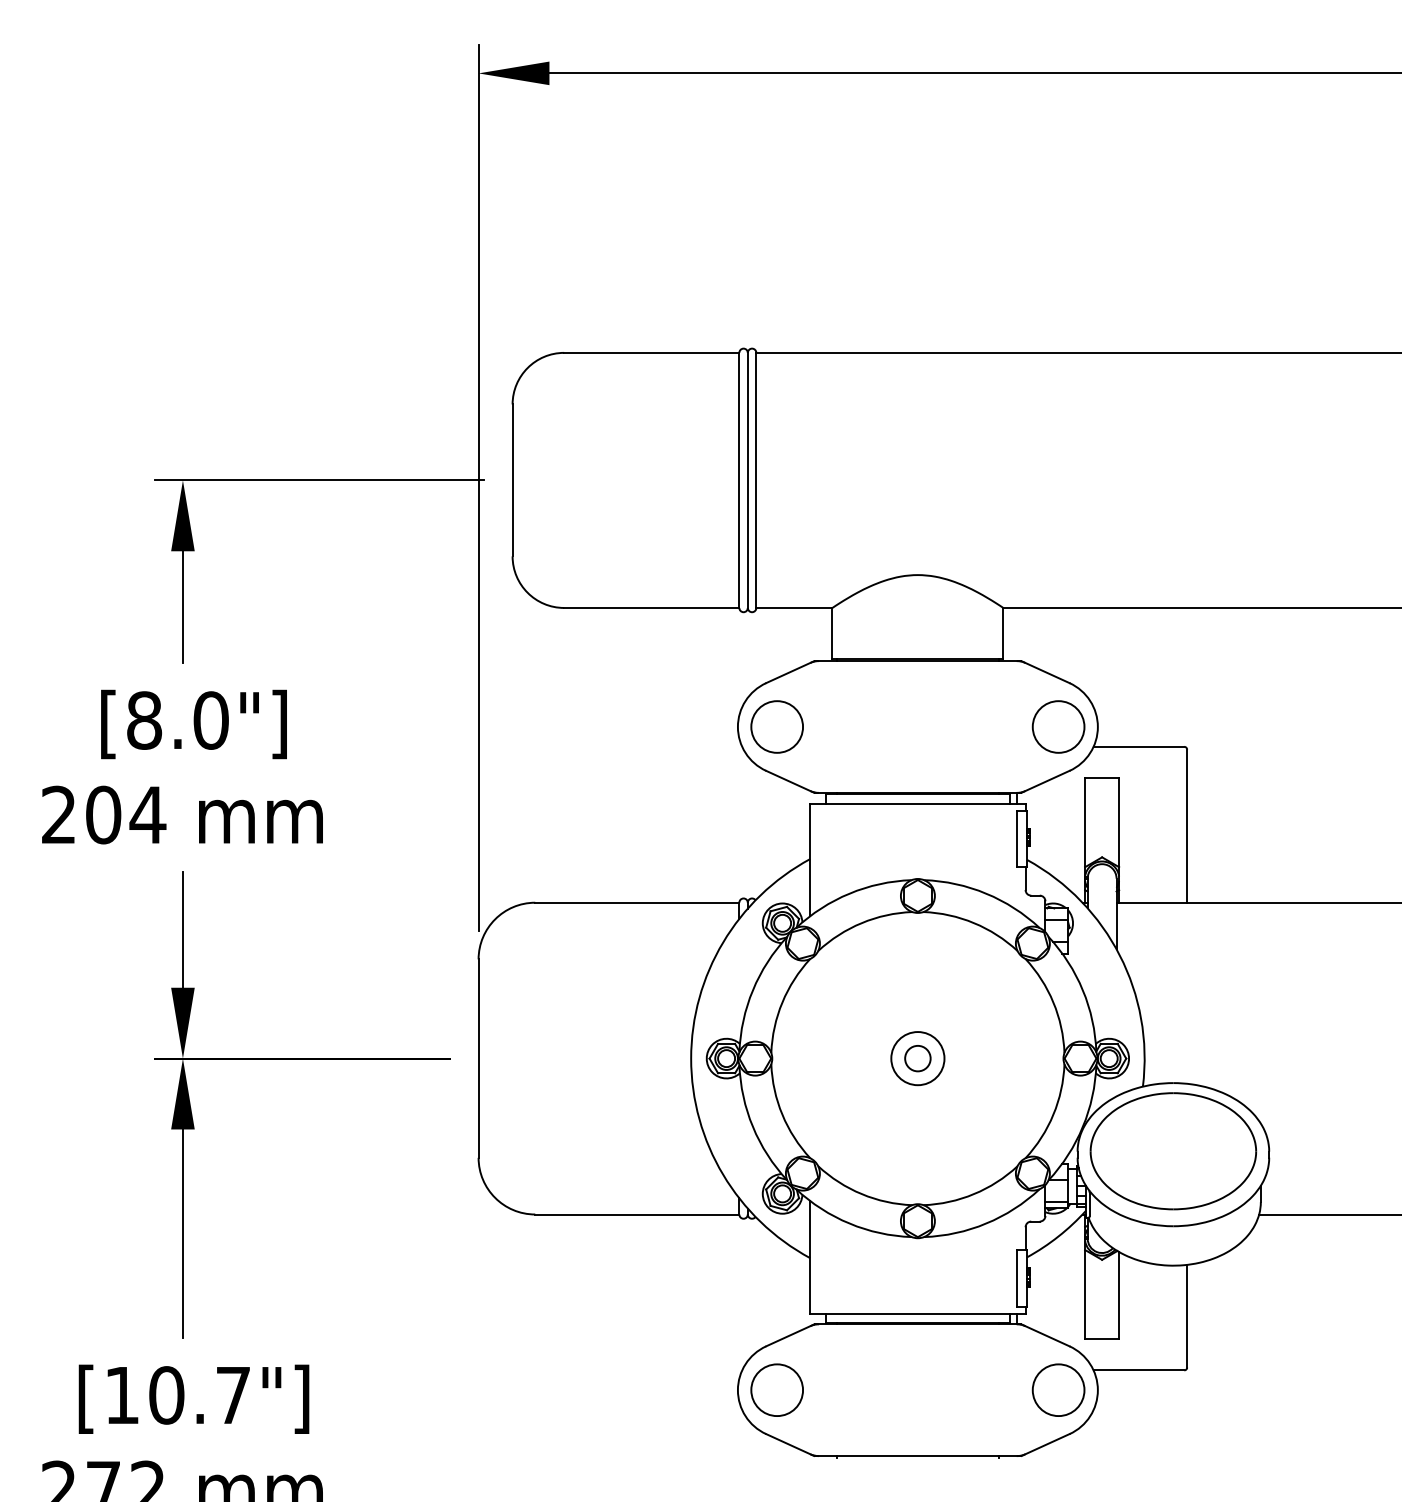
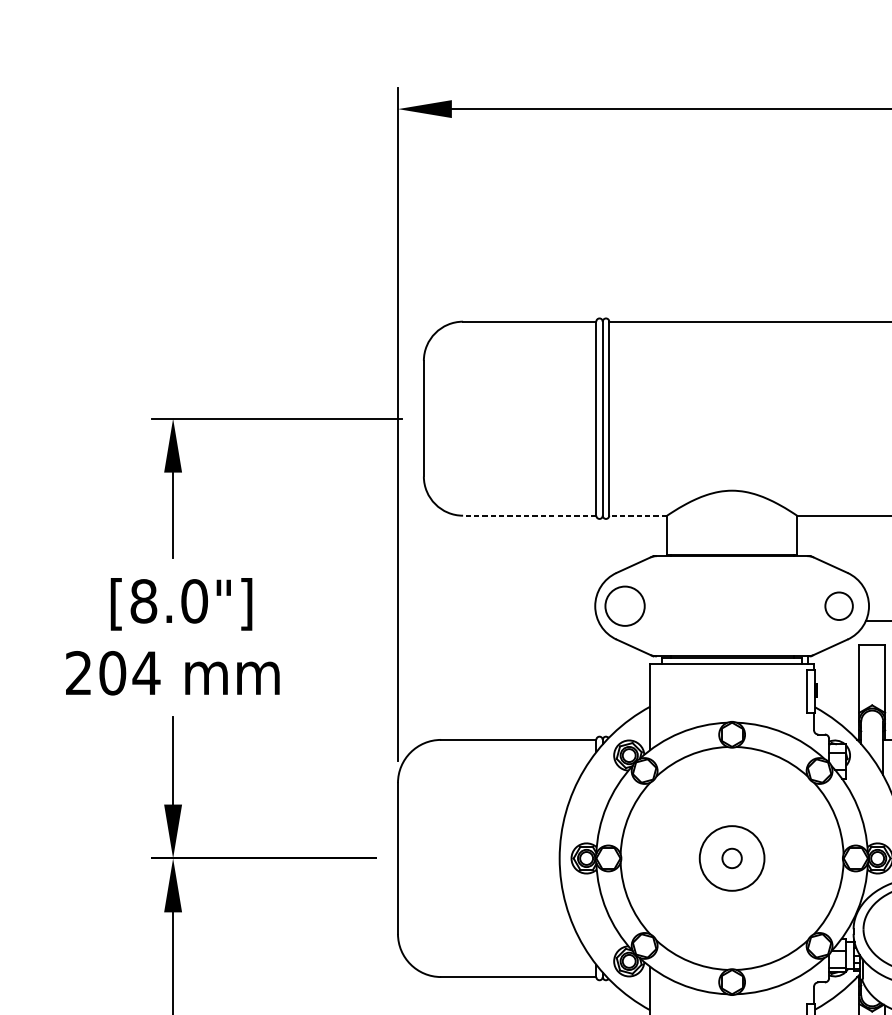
line: (651, 607) -> (529, 515), solid -> dashed
line: (793, 607) -> (637, 515), solid -> dashed
circle: (1058, 726) -> (839, 605), size x0.7
circle: (917, 1058) -> (731, 858), size x1.6

